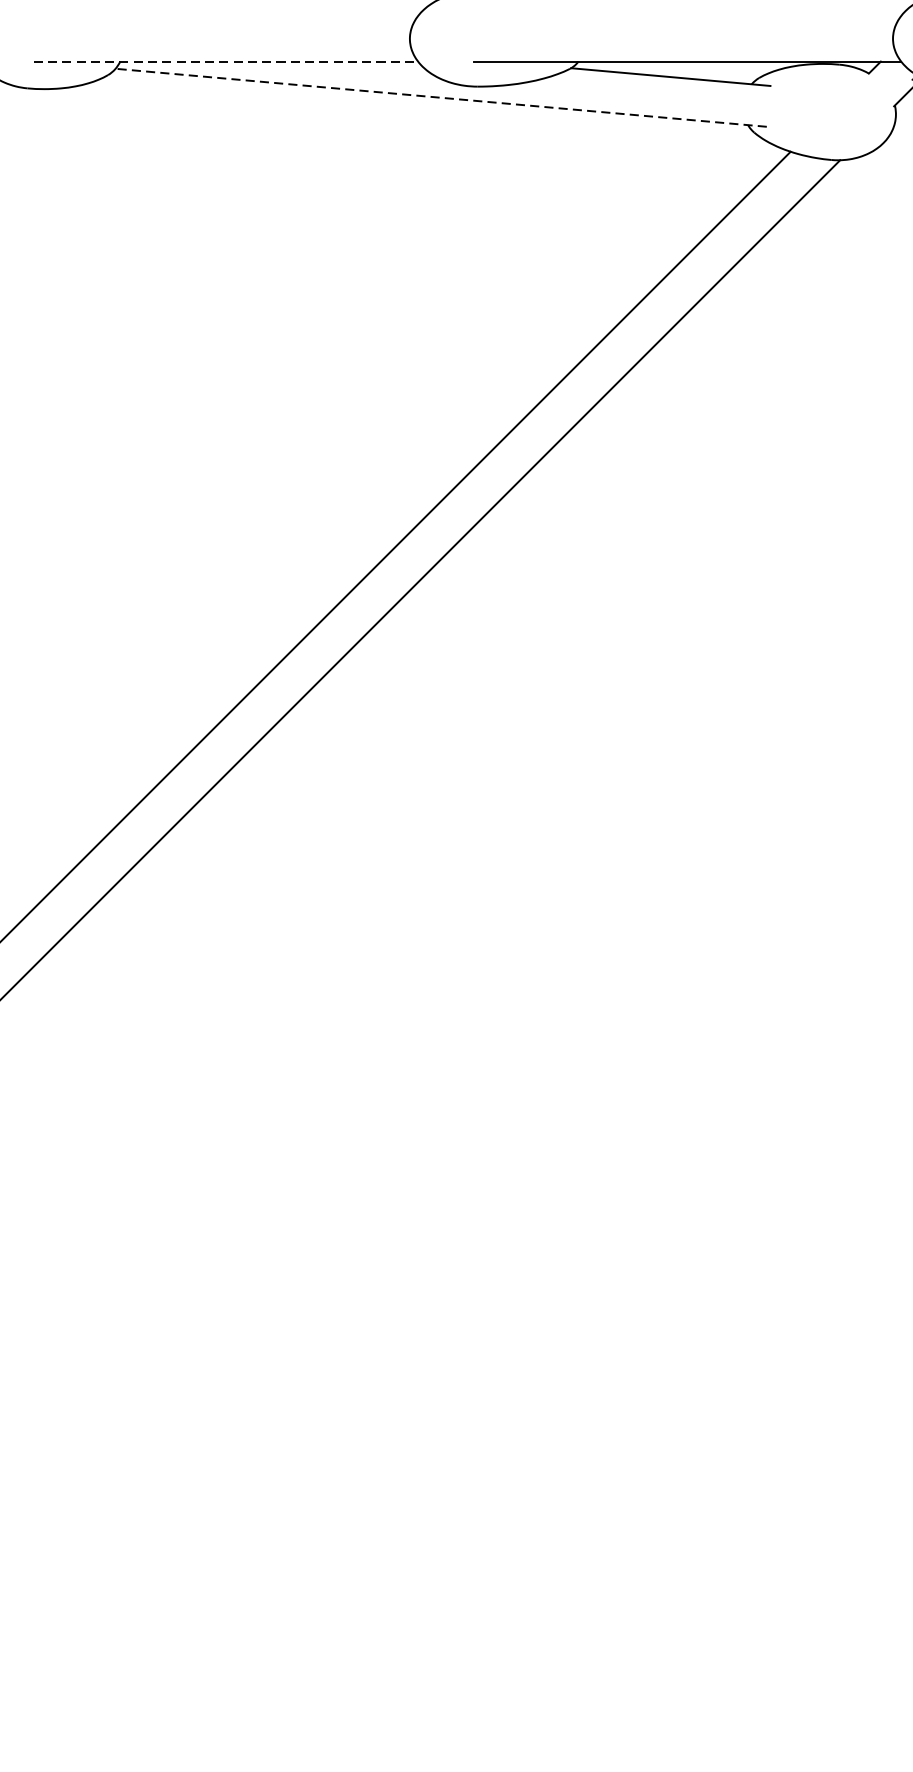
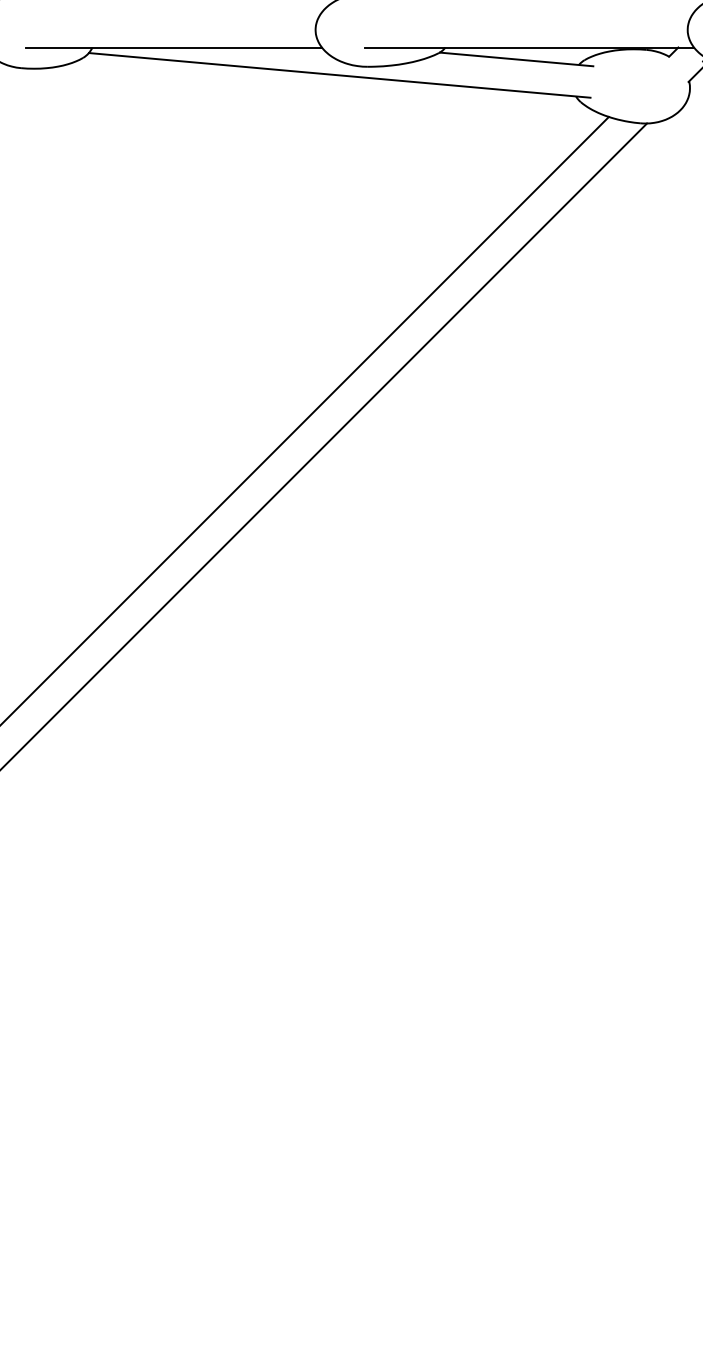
line: (226, 61) -> (174, 47), dashed -> solid
line: (440, 97) -> (339, 75), dashed -> solid

